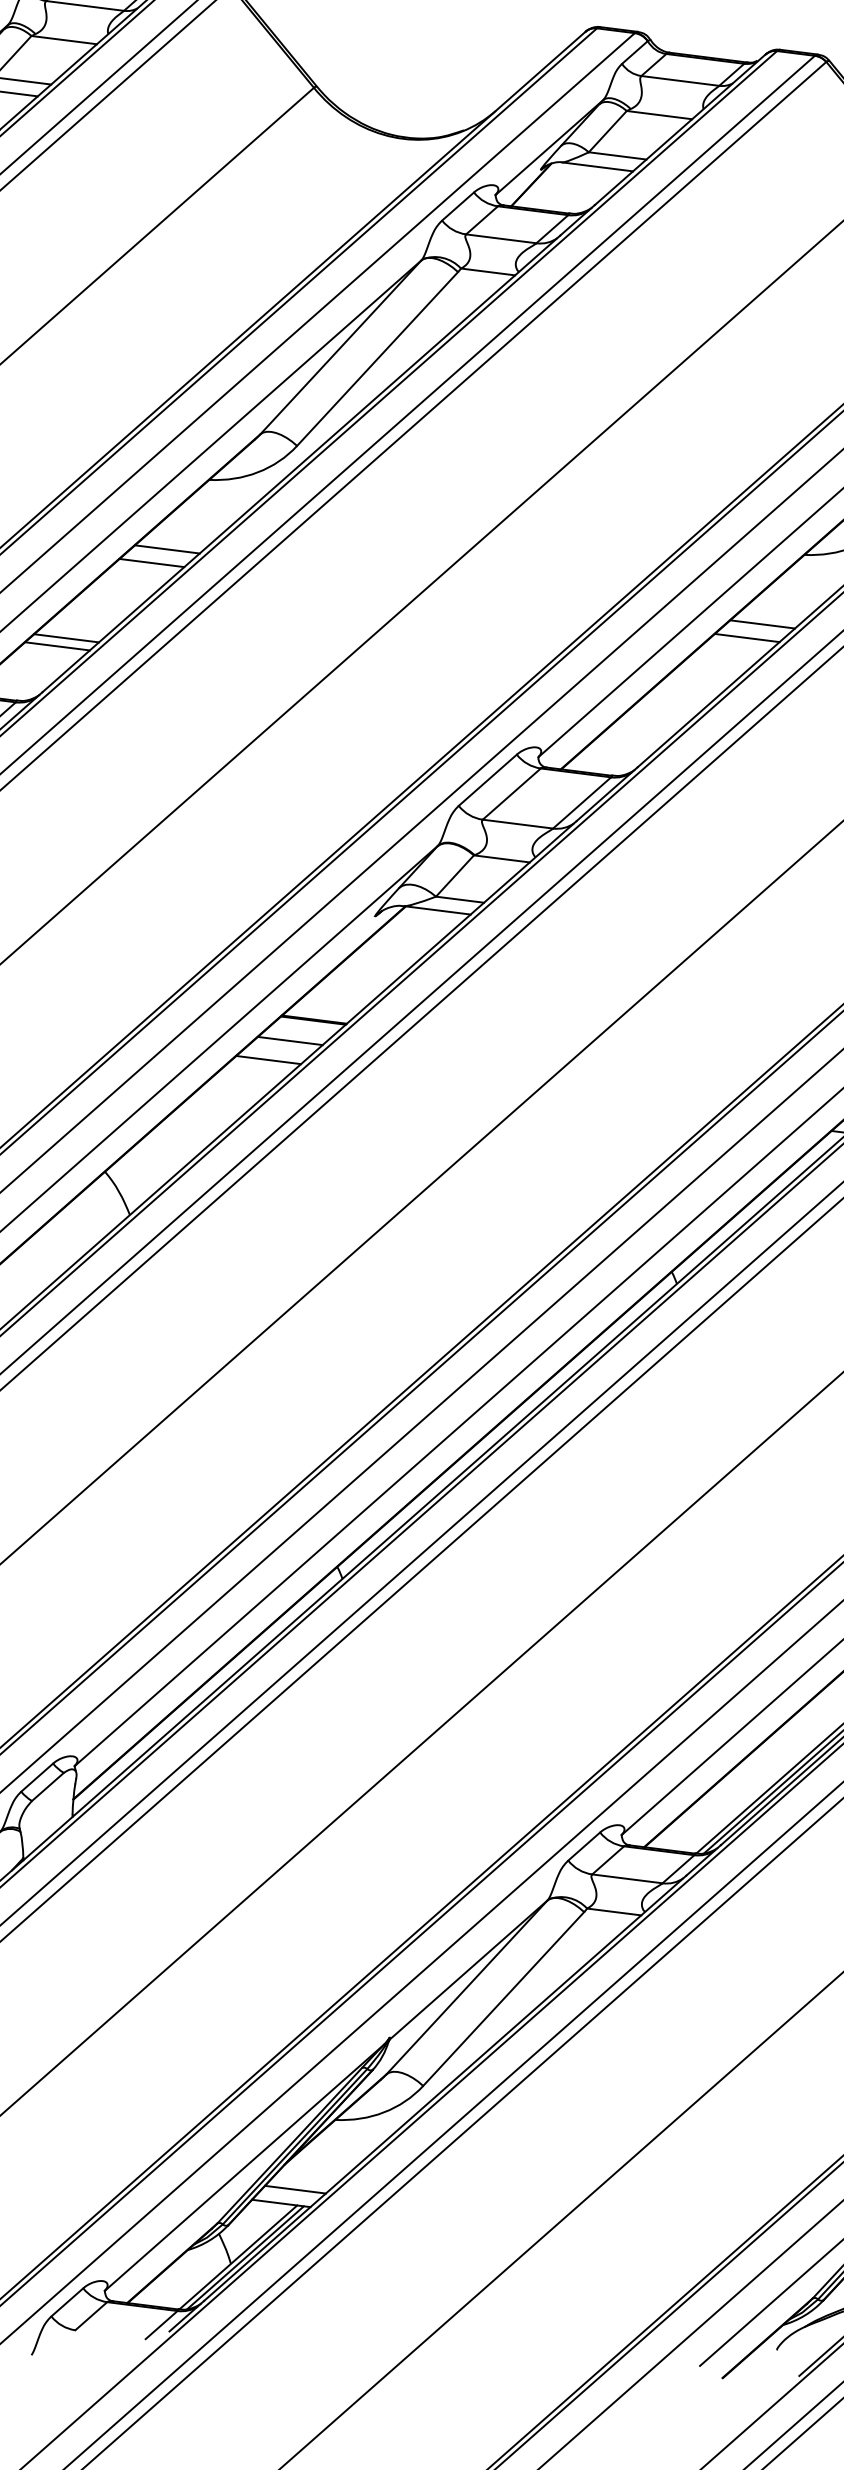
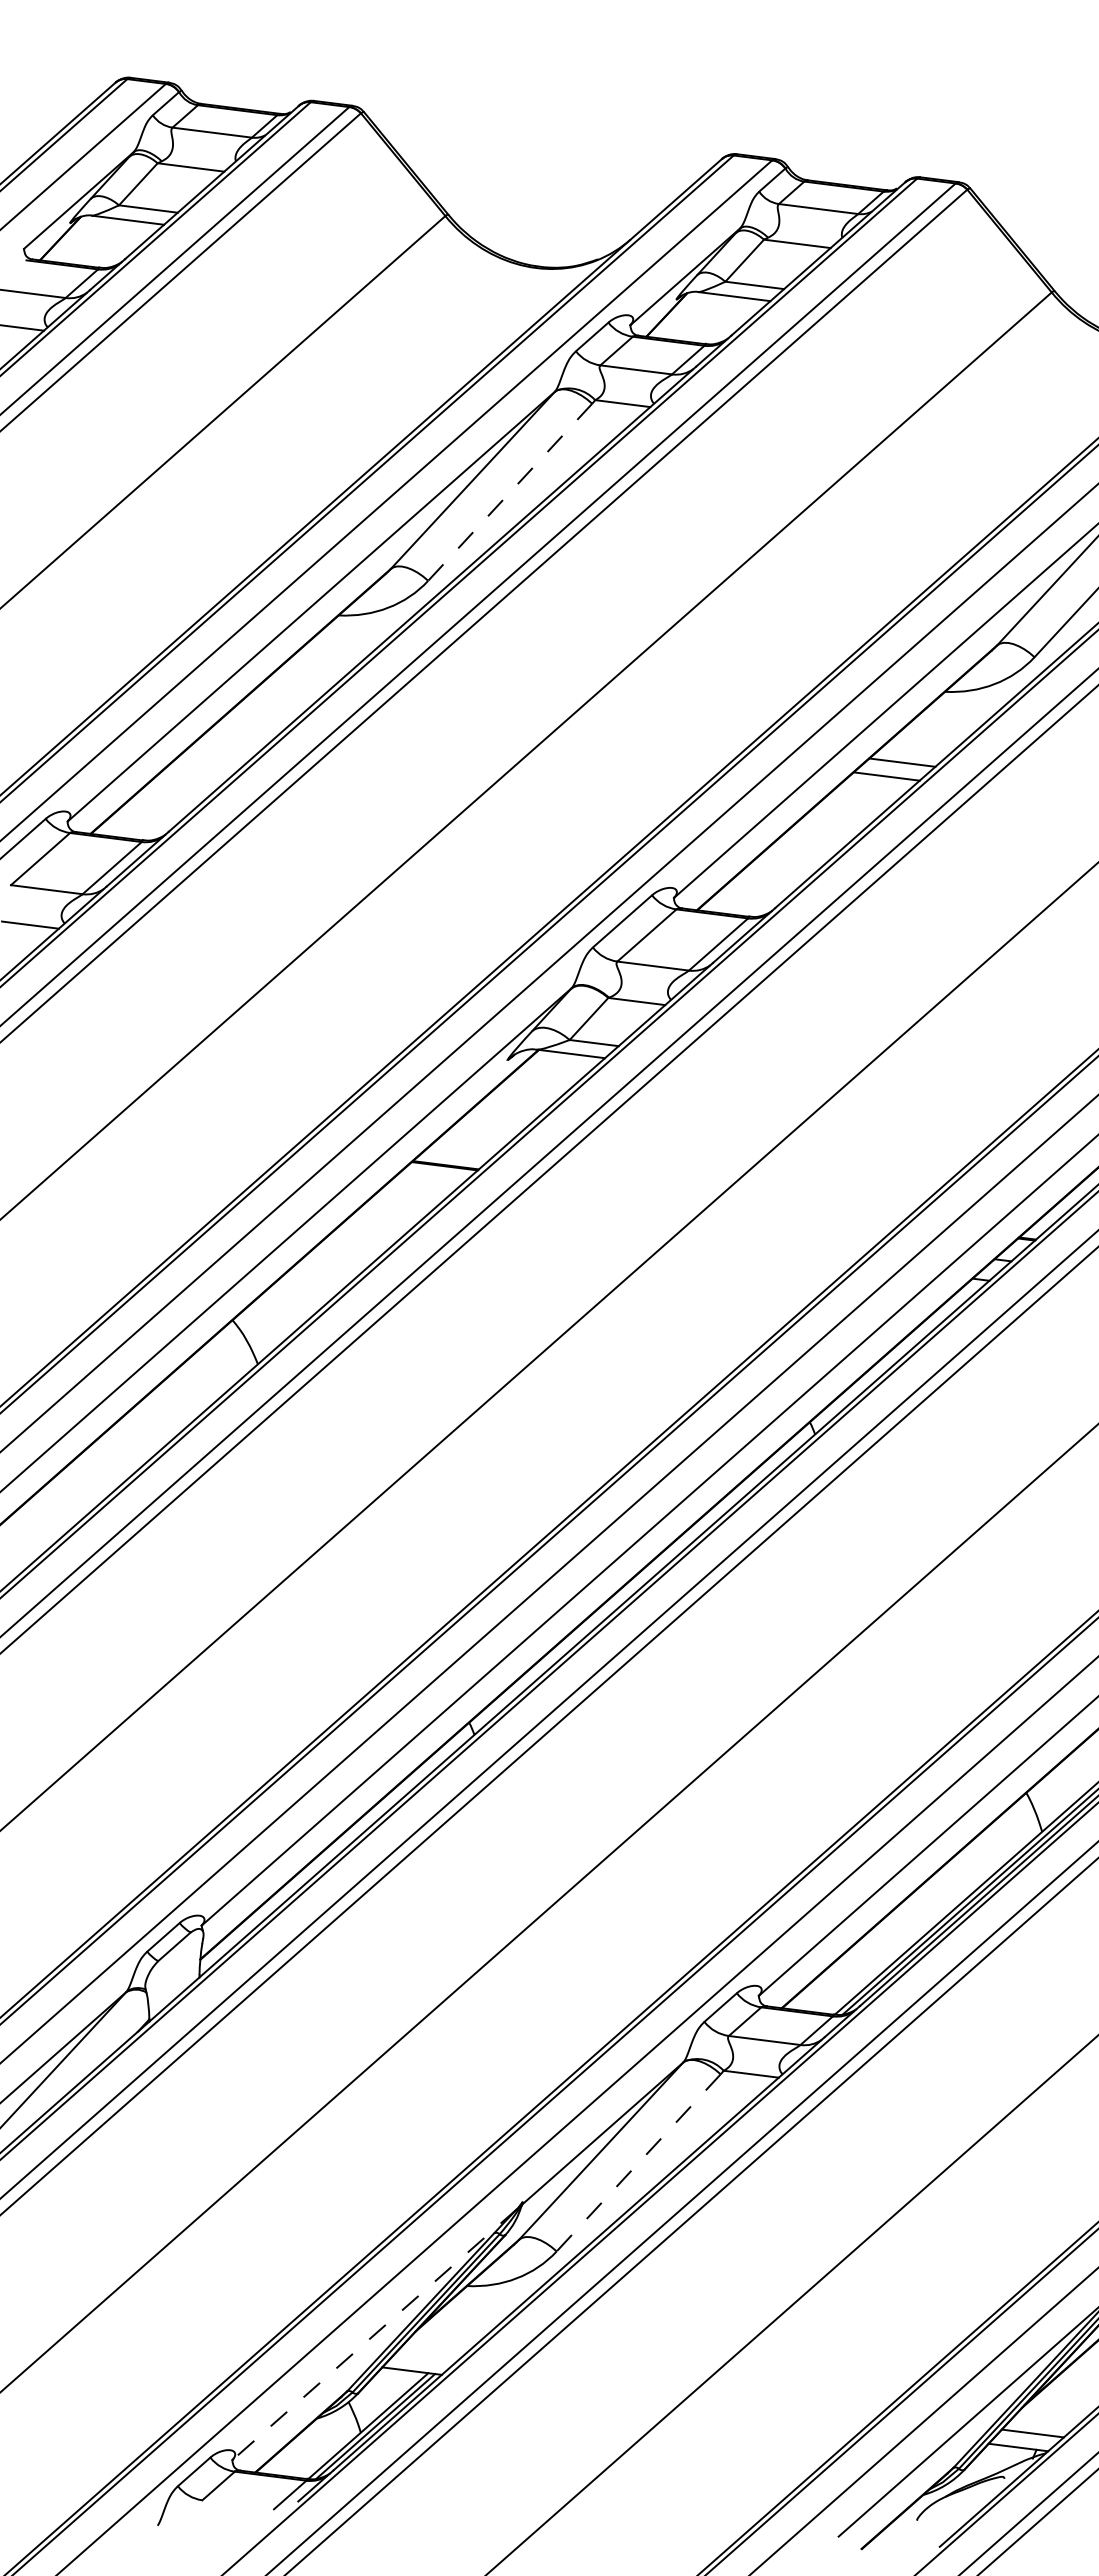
line: (377, 359) -> (510, 492), solid -> dashed
line: (167, 549) -> (296, 686), removed
line: (152, 562) -> (280, 699), removed
line: (66, 638) -> (193, 776), removed
line: (57, 645) -> (184, 784), removed
line: (290, 1040) -> (421, 1186), removed
line: (268, 1060) -> (399, 1206), removed
line: (503, 1998) -> (638, 2162), solid -> dashed
line: (244, 2167) -> (374, 2334), solid -> dashed
line: (295, 2190) -> (426, 2357), removed

